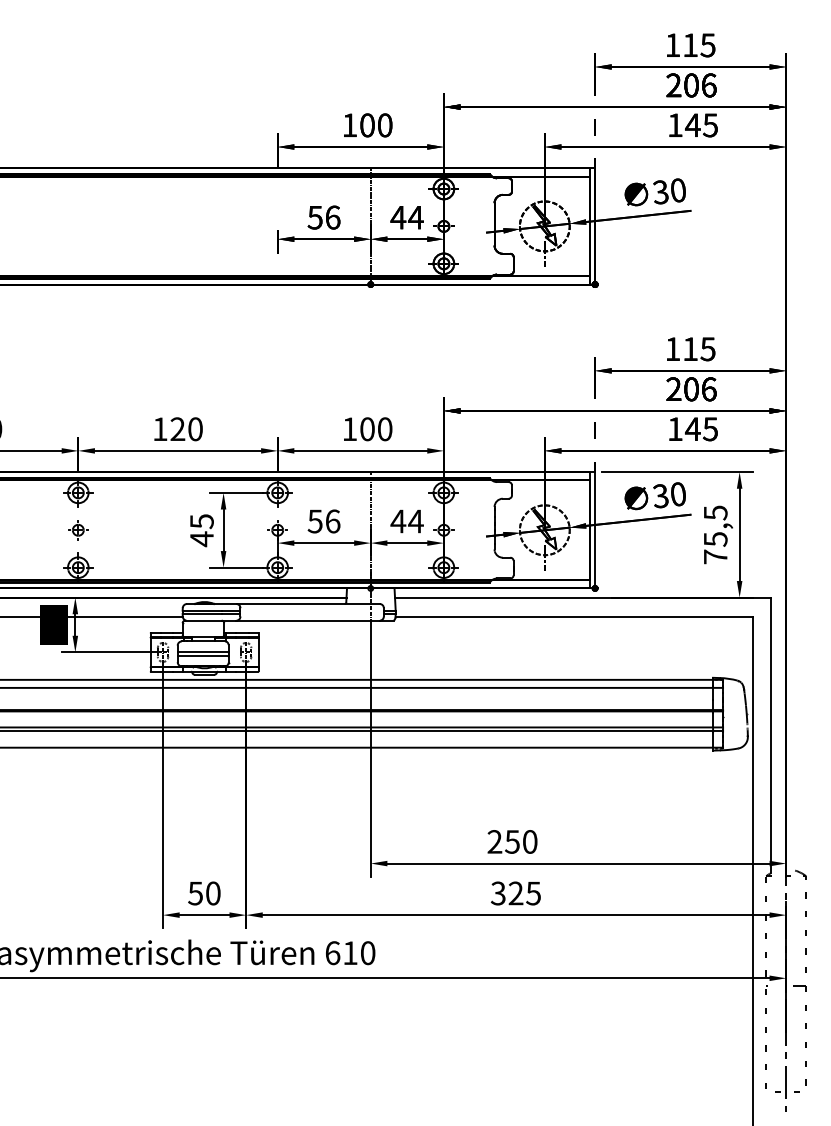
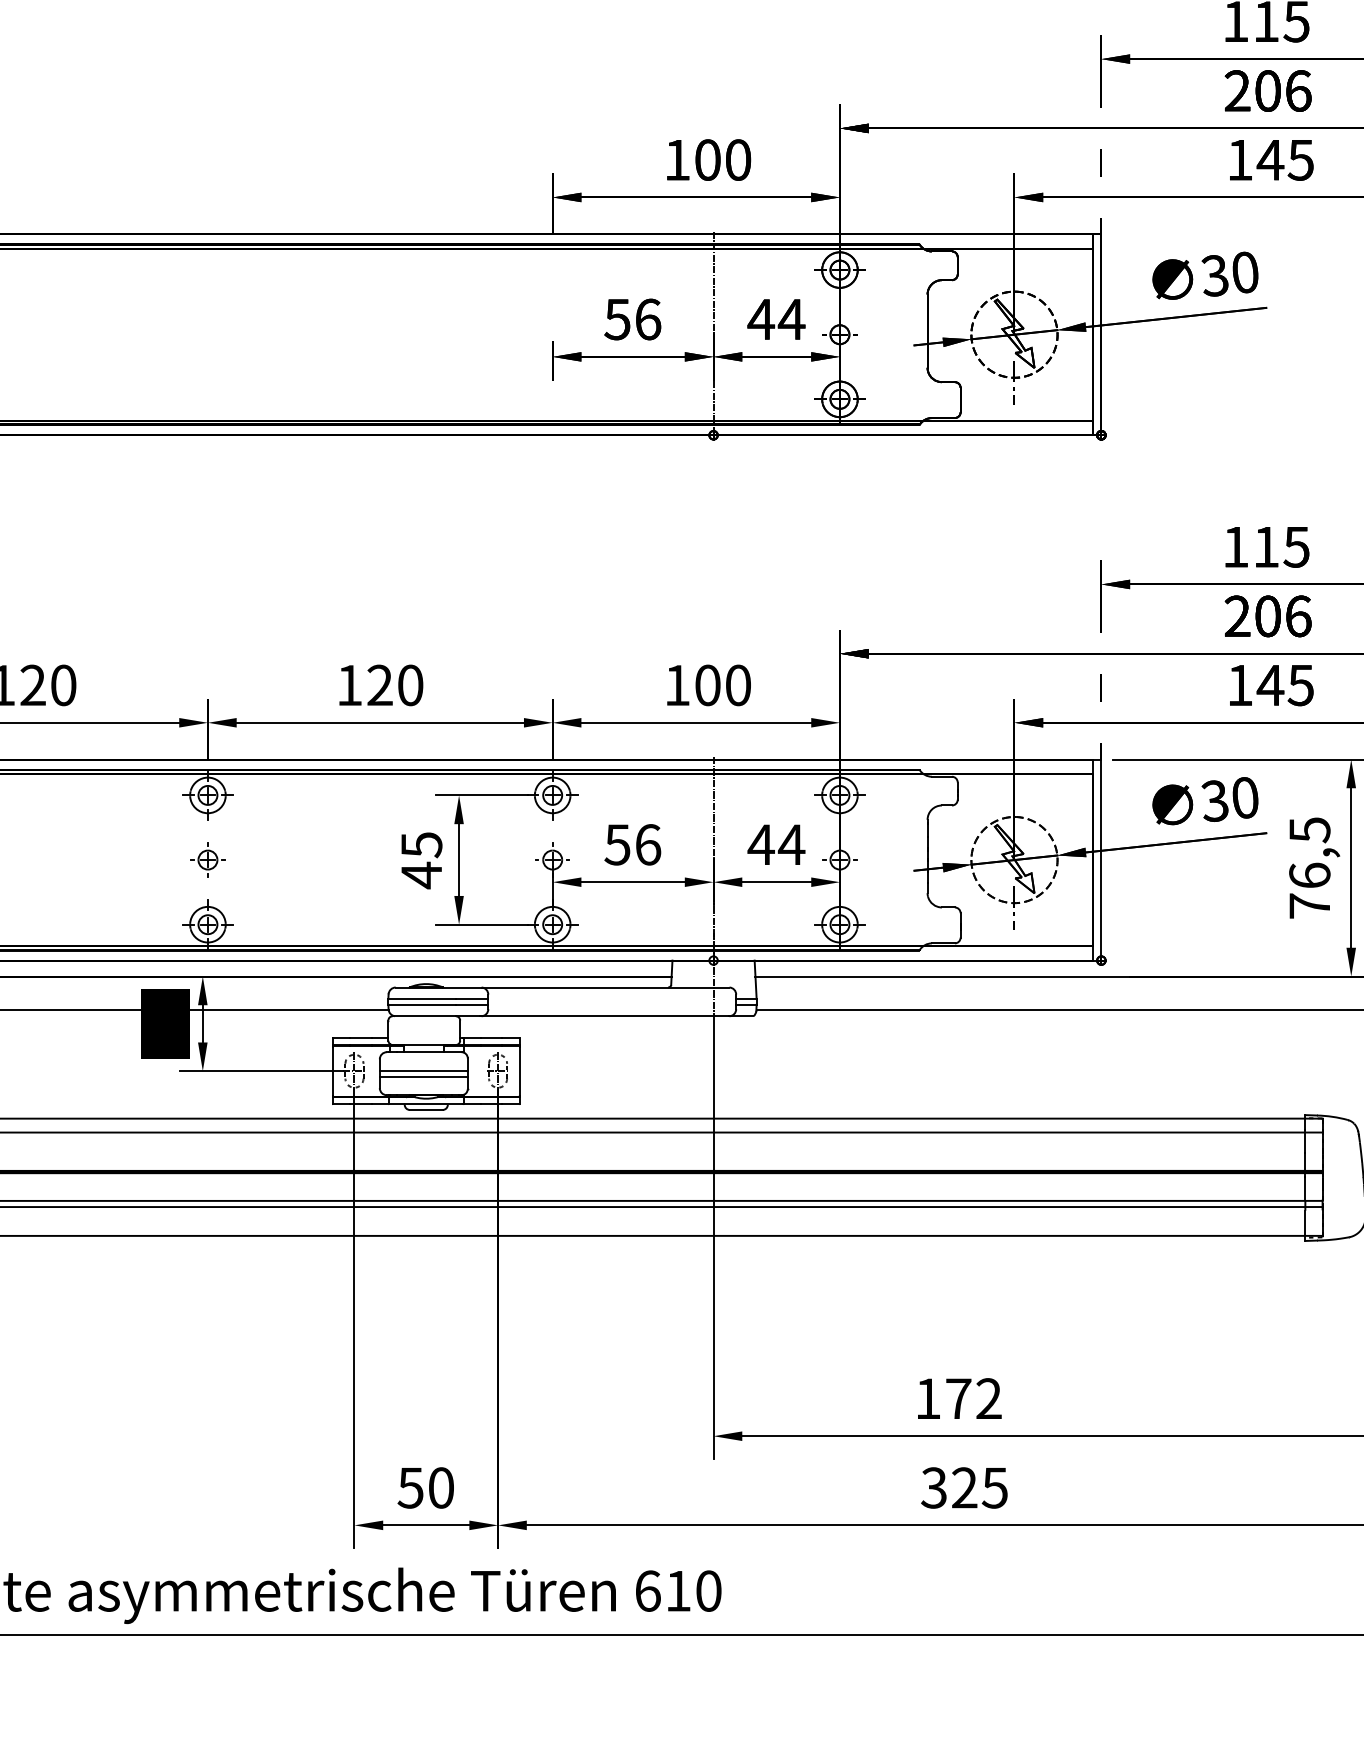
text: (715, 538) -> (1309, 874), 75,5 -> 76,5
text: (512, 841) -> (958, 1398), 250 -> 172

